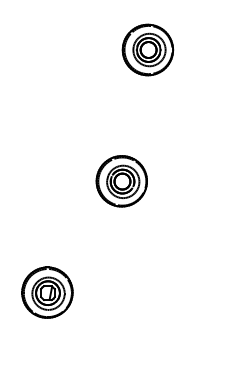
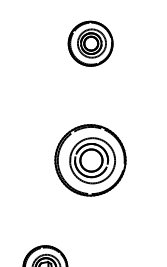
part: (121, 181) -> (90, 160), size x1.6

